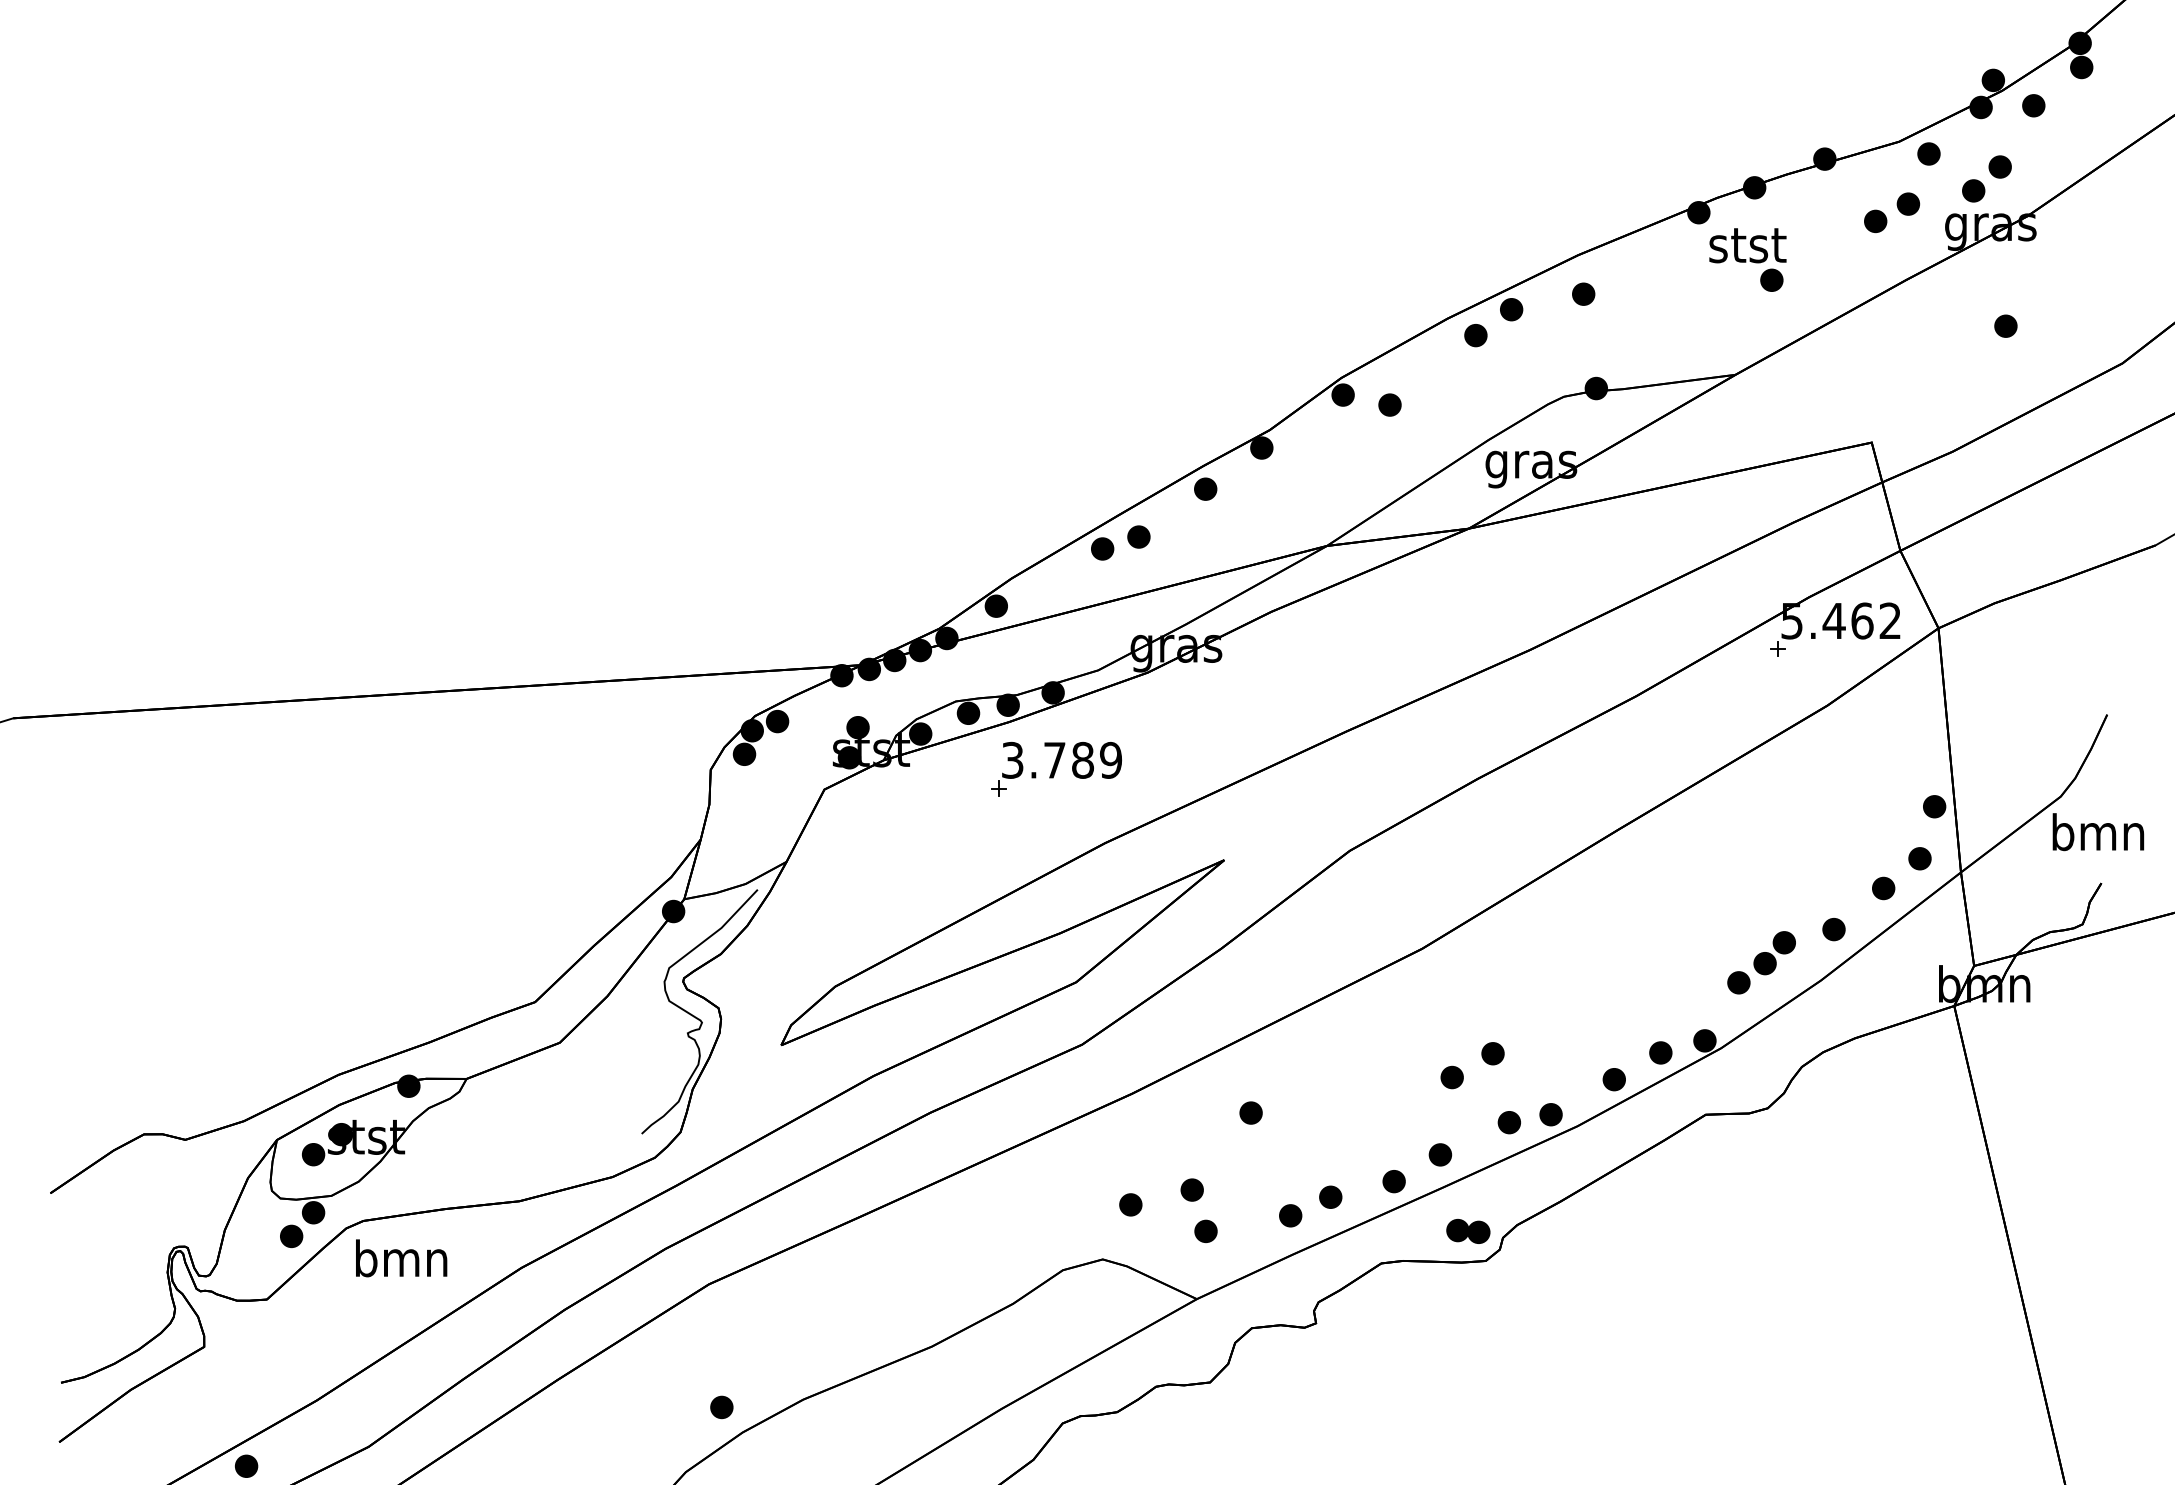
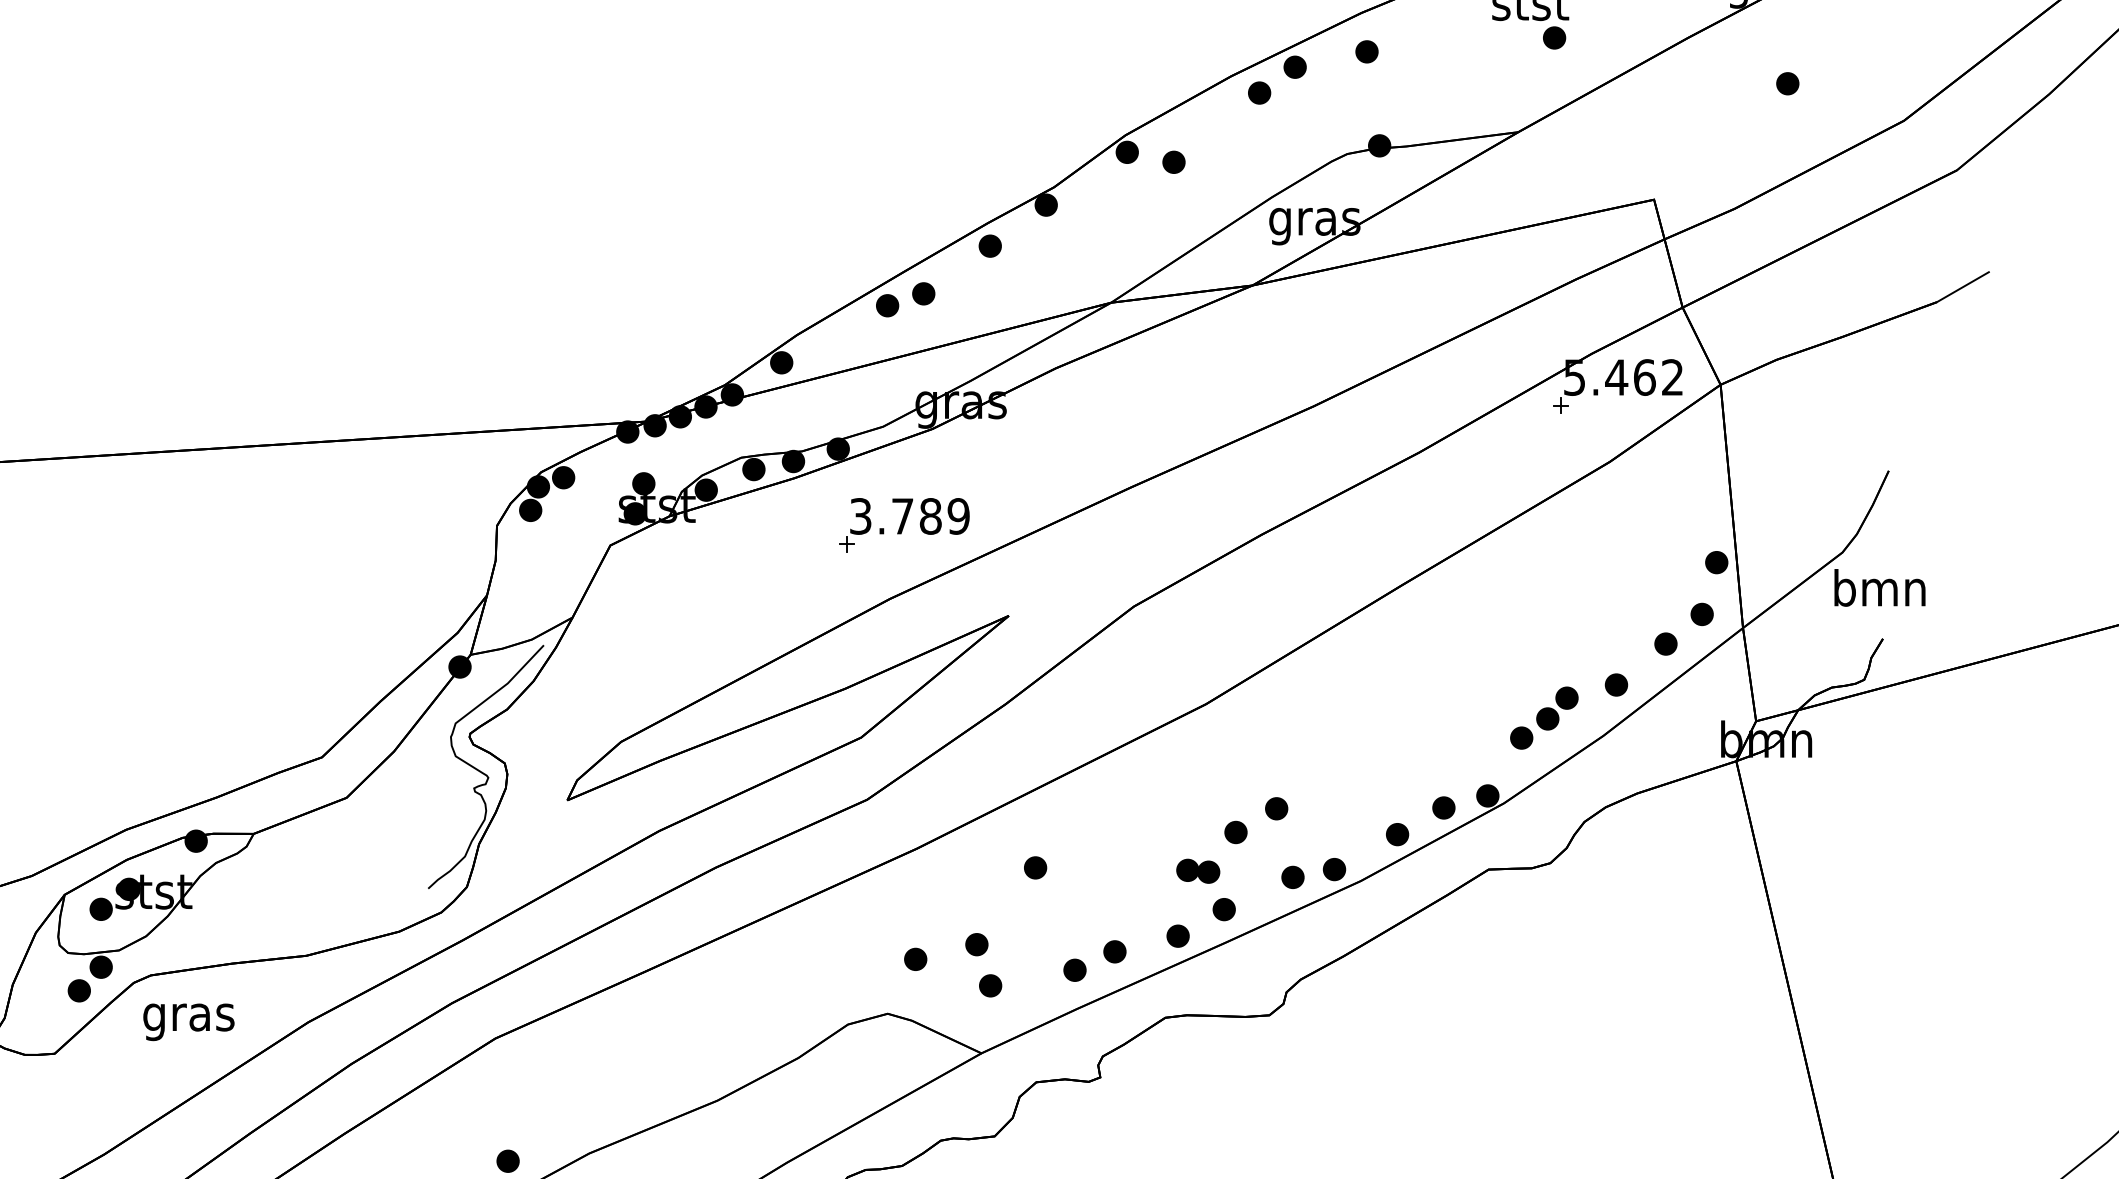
part: (1056, 769) -> (904, 525), moved
part: (1468, 1231) -> (1198, 871), moved
text: (401, 1262) -> (188, 1016), bmn -> gras

